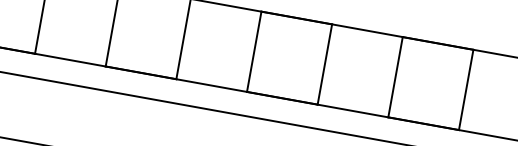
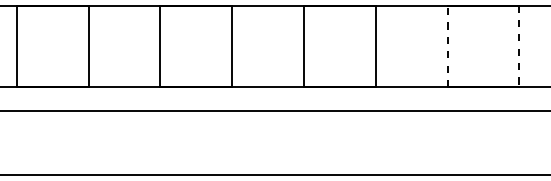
line: (395, 77) -> (447, 46), solid -> dashed
line: (466, 90) -> (519, 46), solid -> dashed

